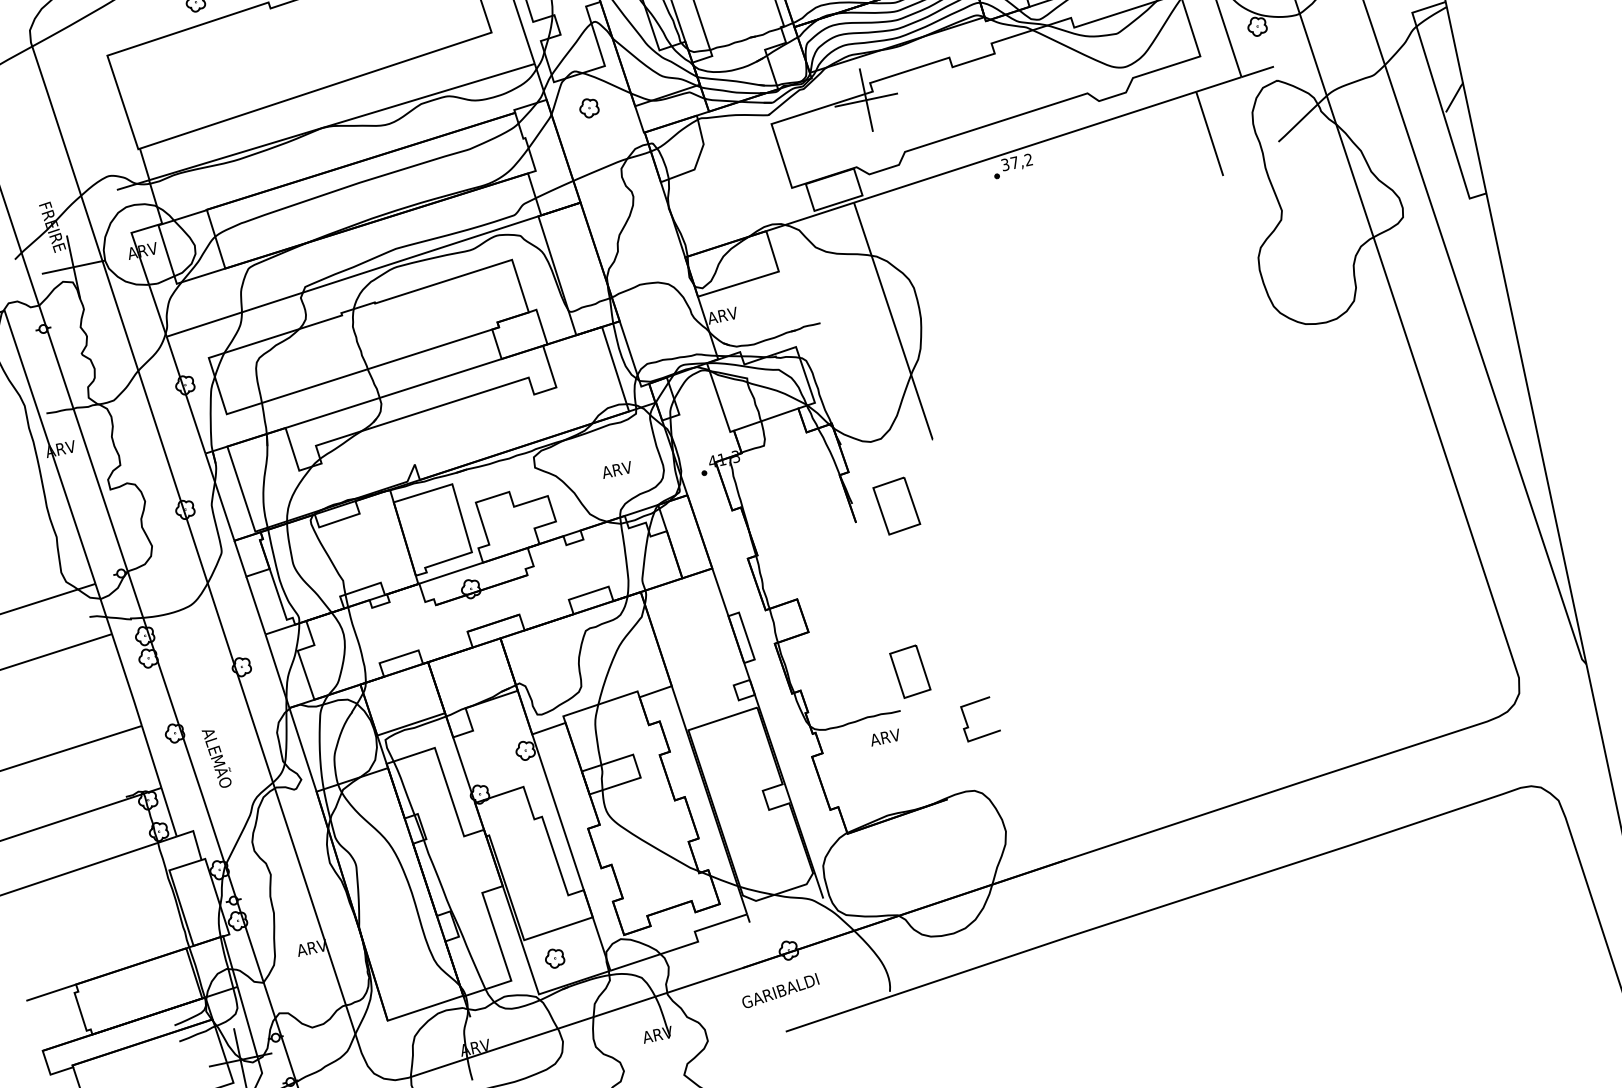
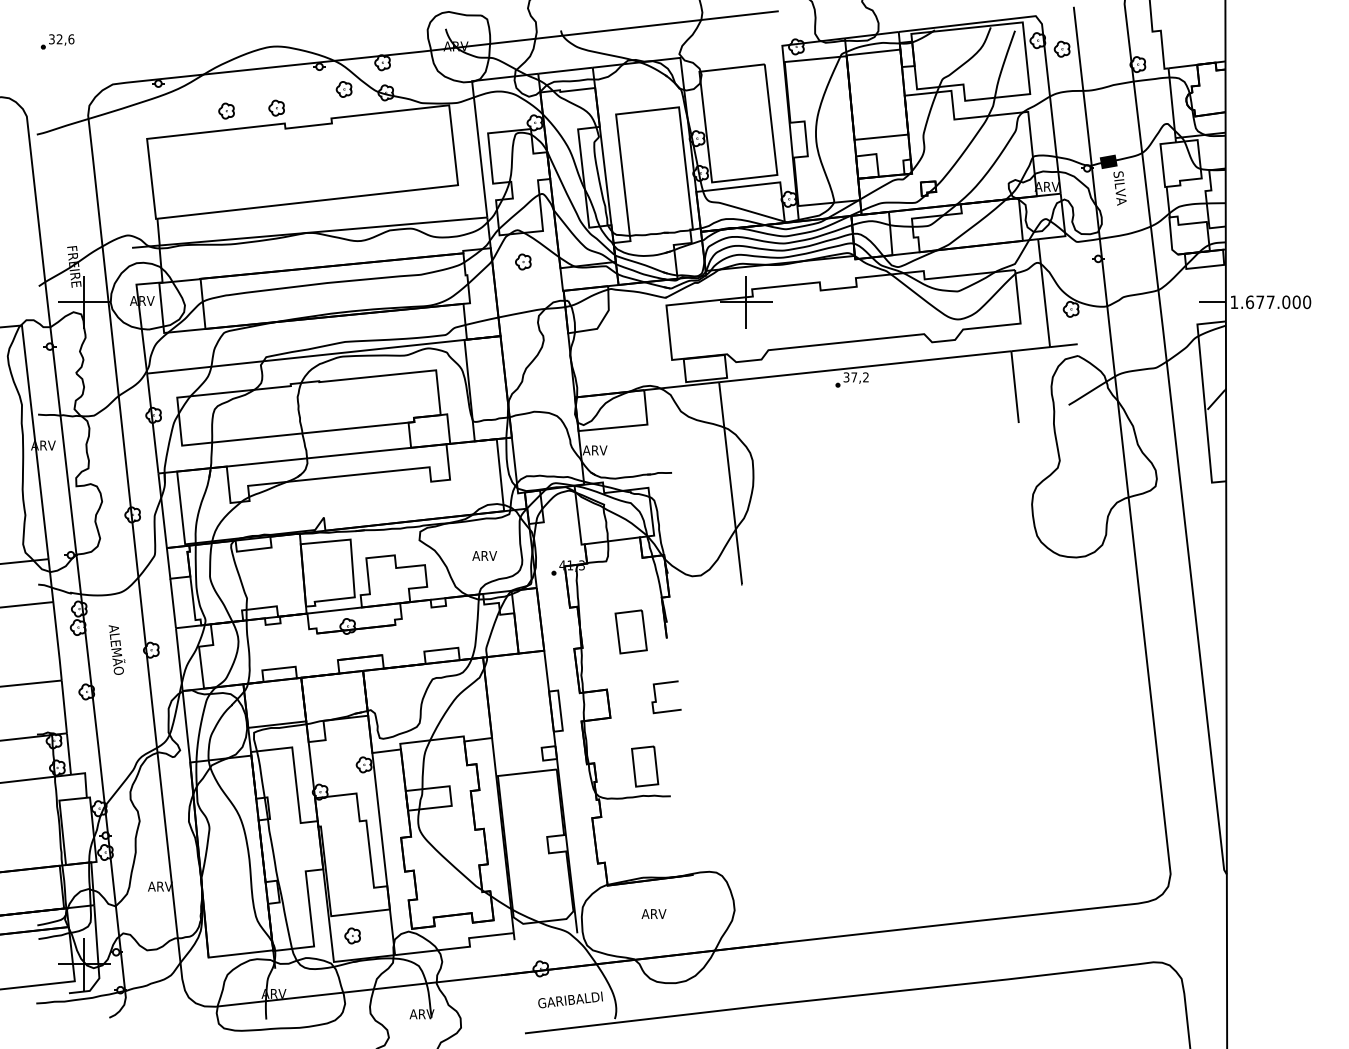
part: (895, 505) -> (630, 631), moved
part: (910, 671) -> (645, 766), moved
curve: (967, 722) -> (656, 697), moved
text: (884, 737) -> (653, 913), moved
text: (217, 757) -> (116, 649), moved
text: (780, 990) -> (570, 999), moved

